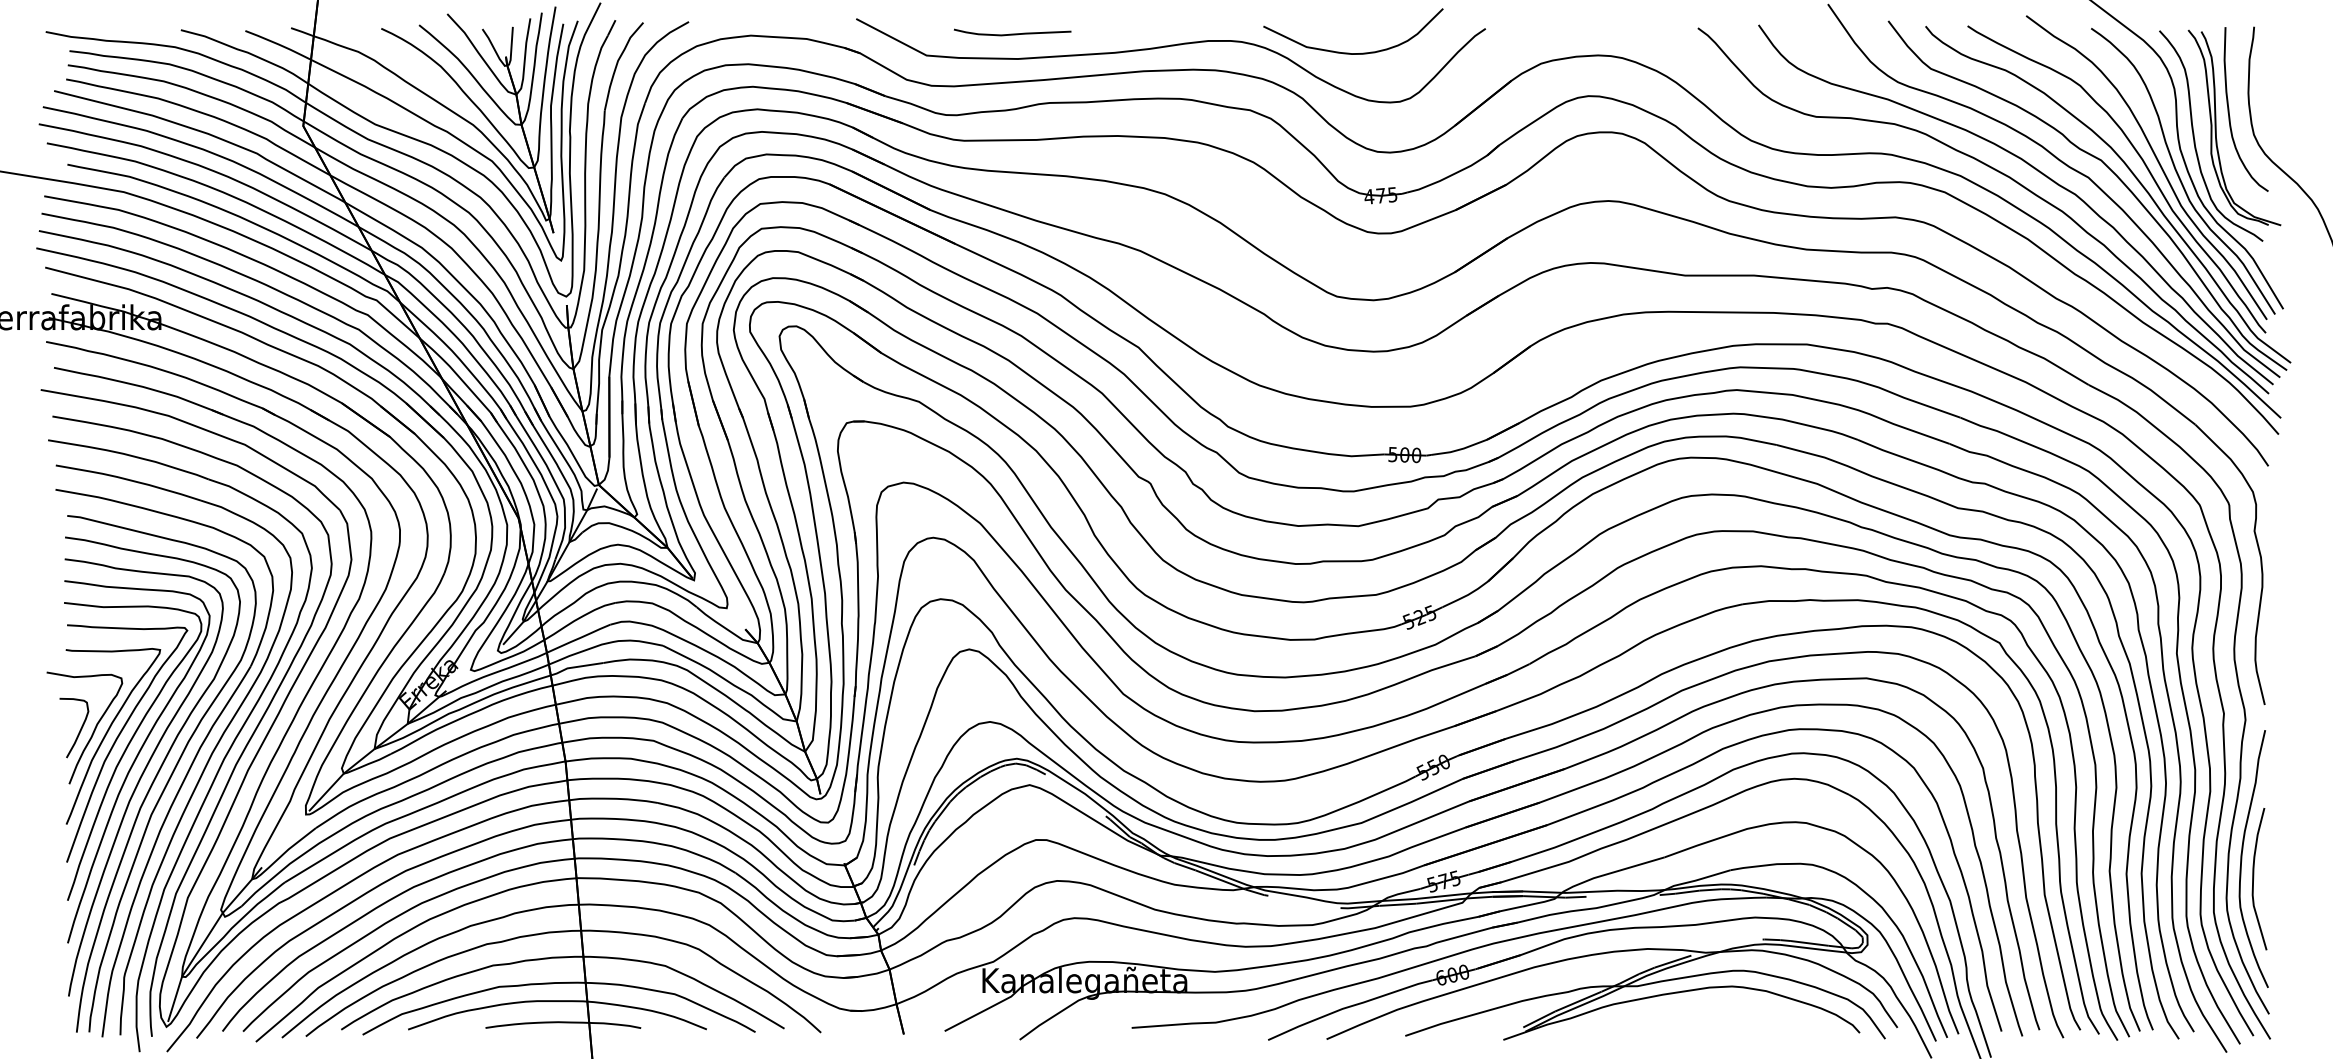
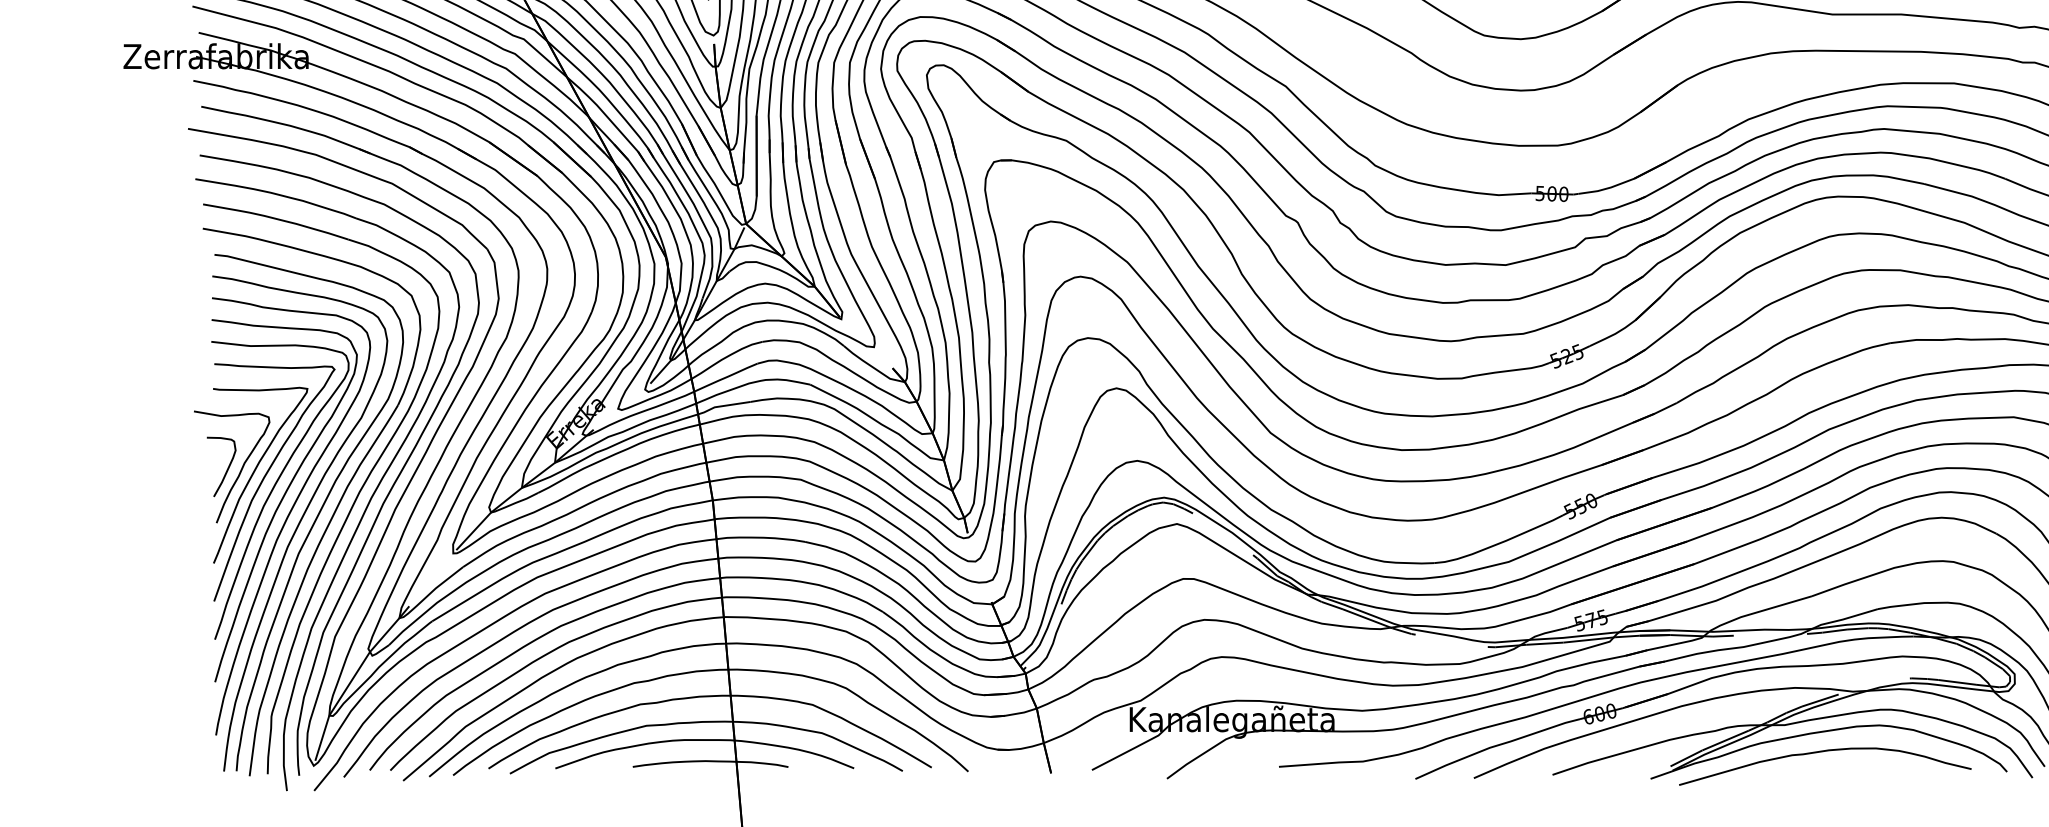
curve: (1676, 1013) -> (1823, 752), added

